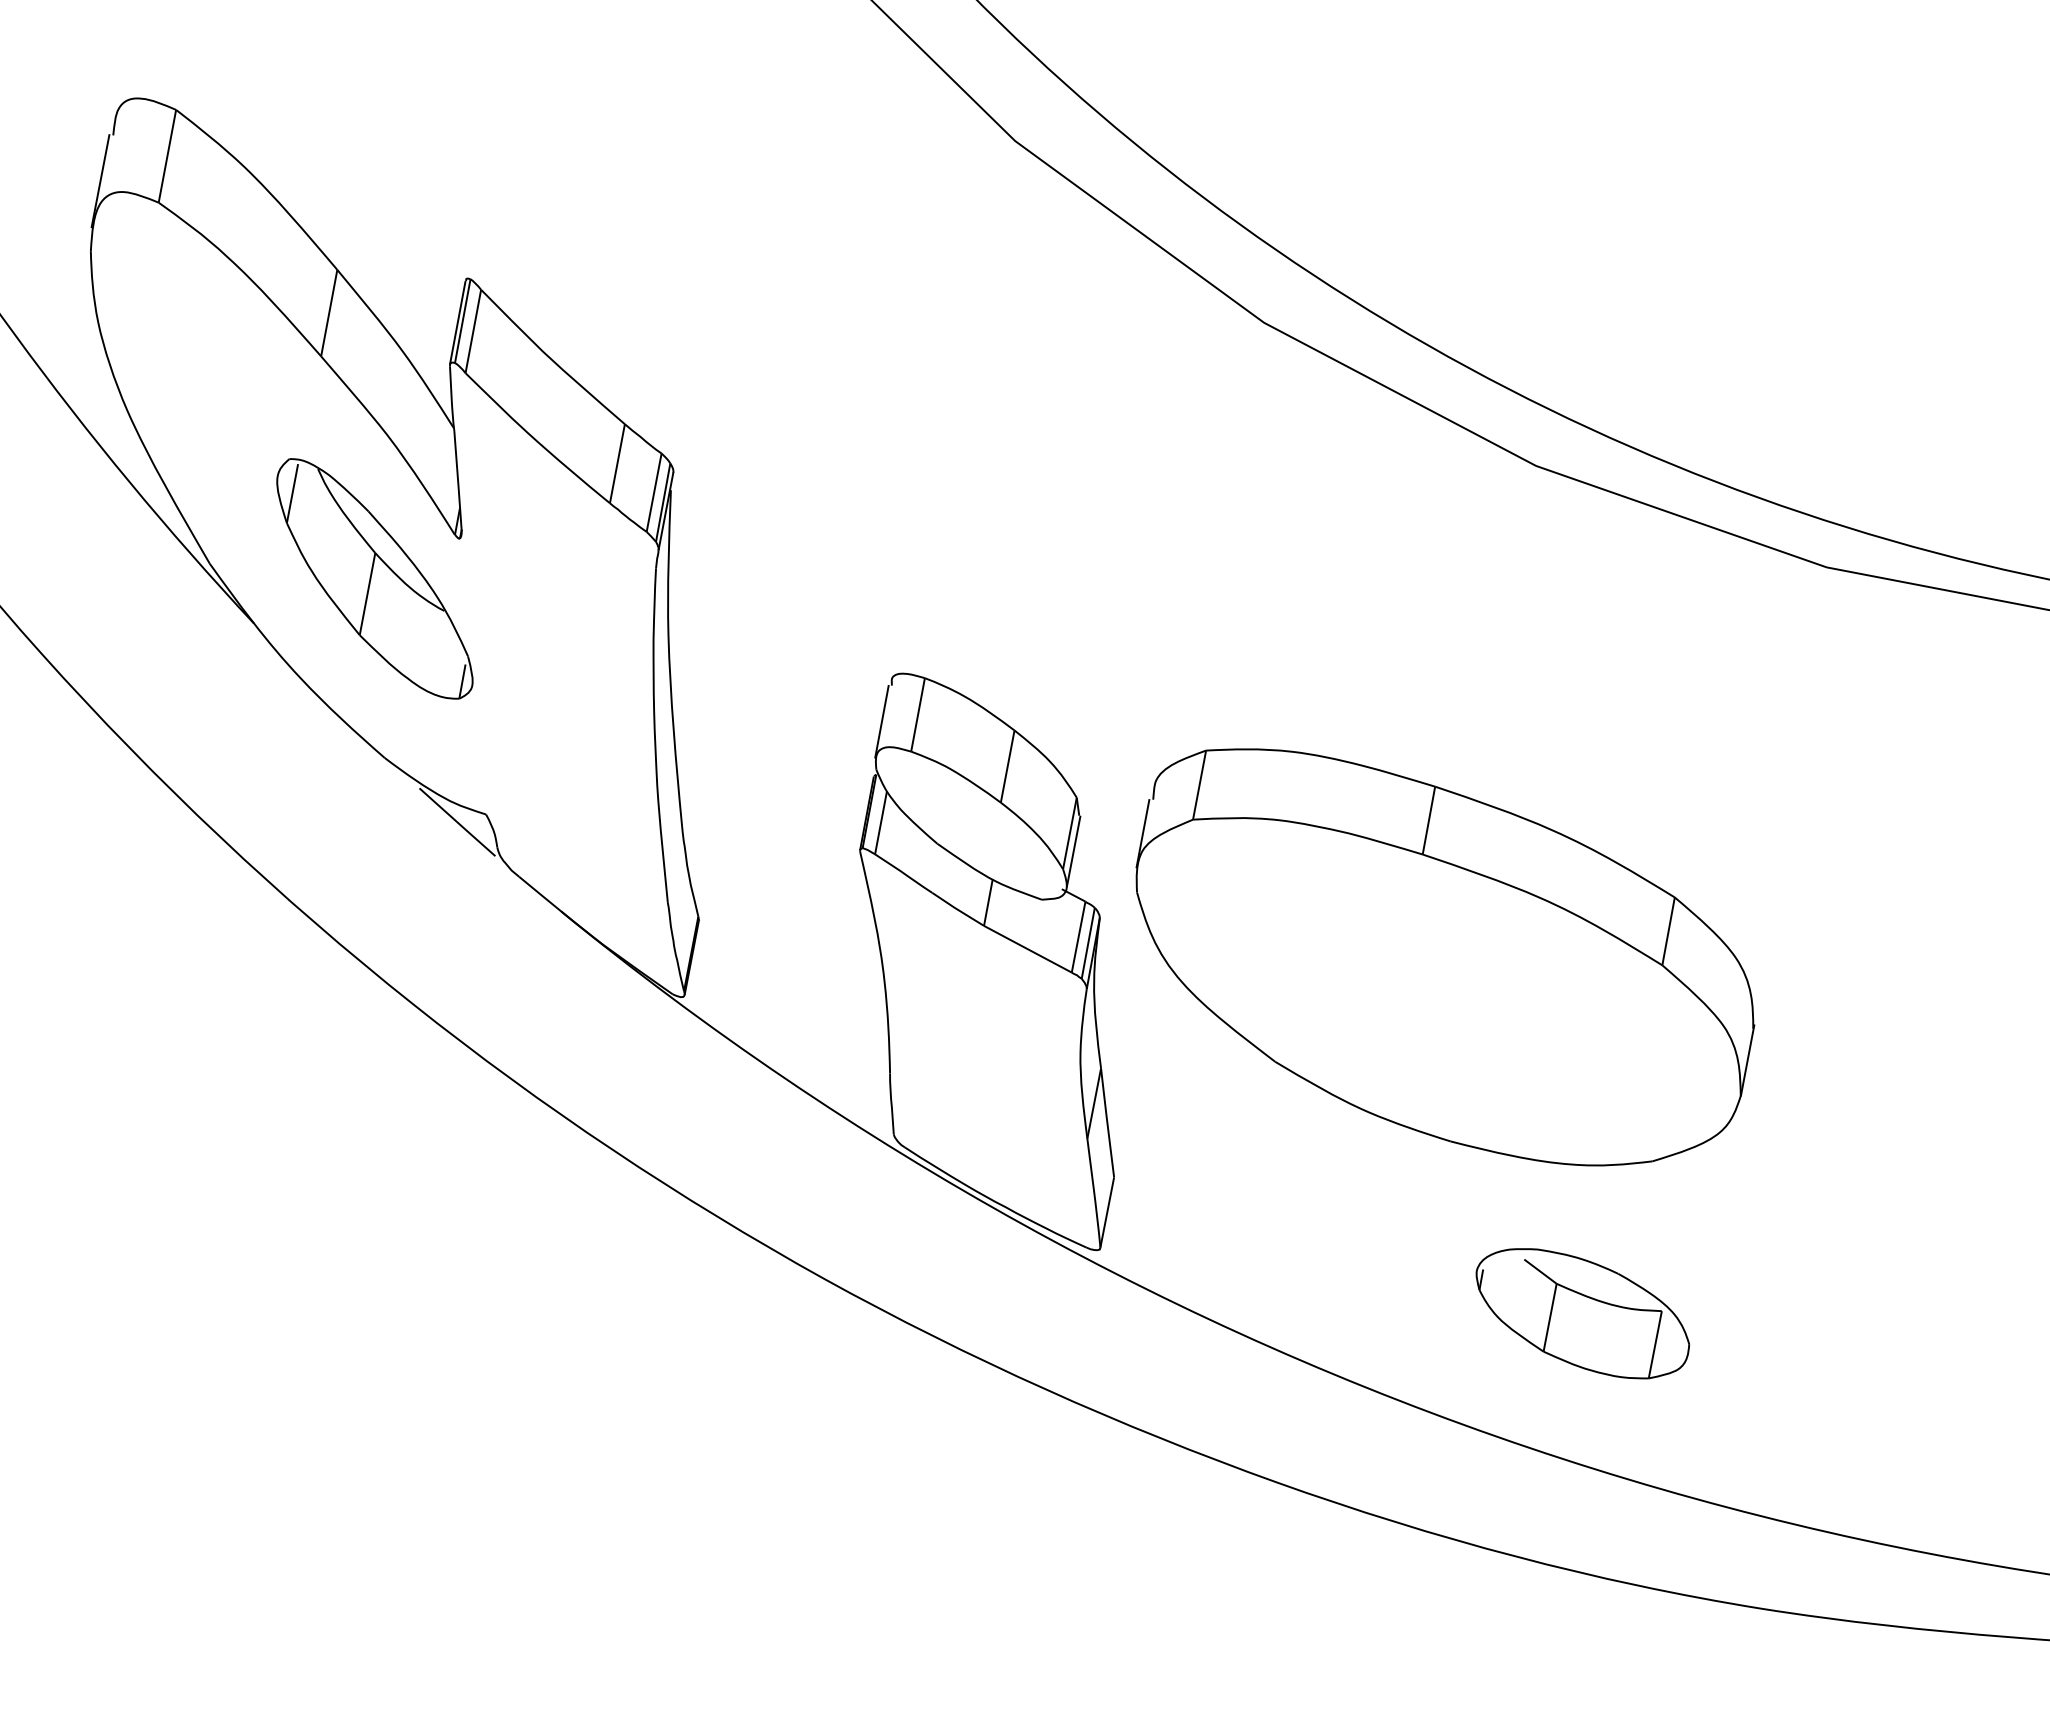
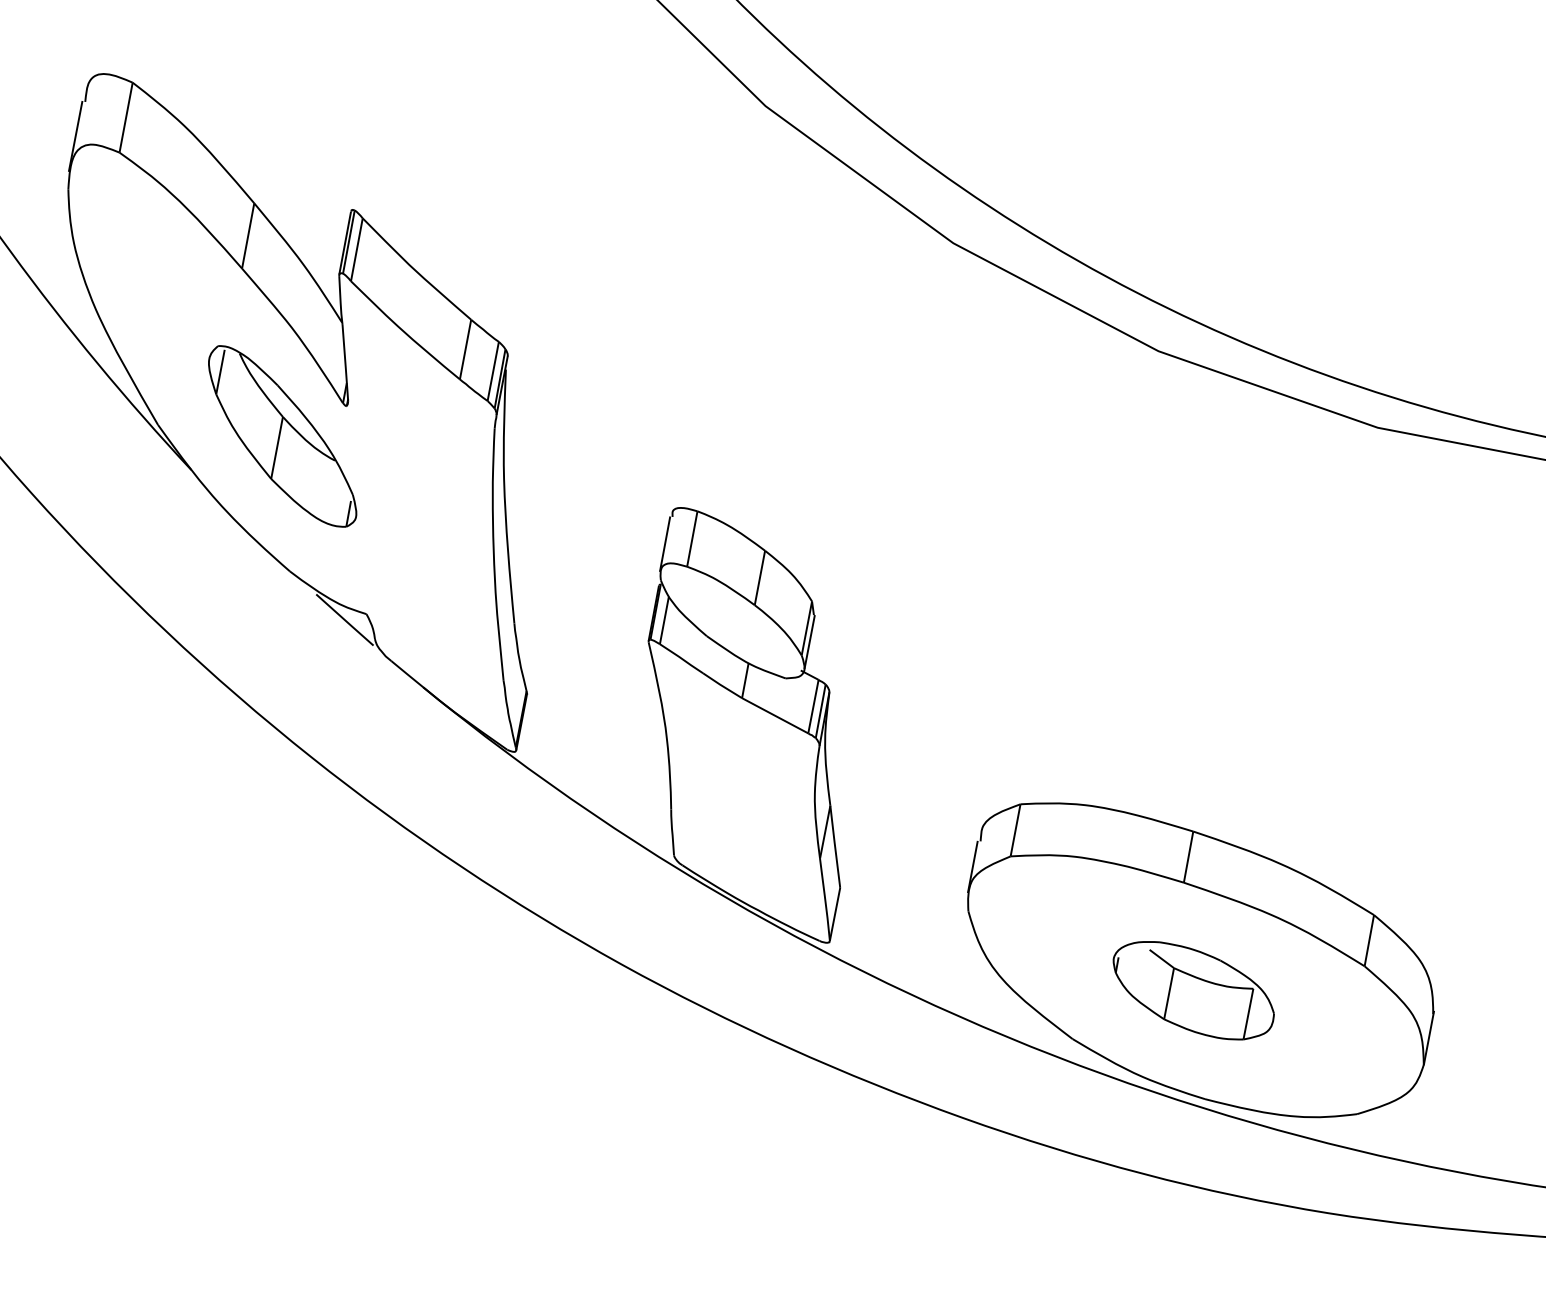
part: (1445, 957) -> (1201, 960), moved

